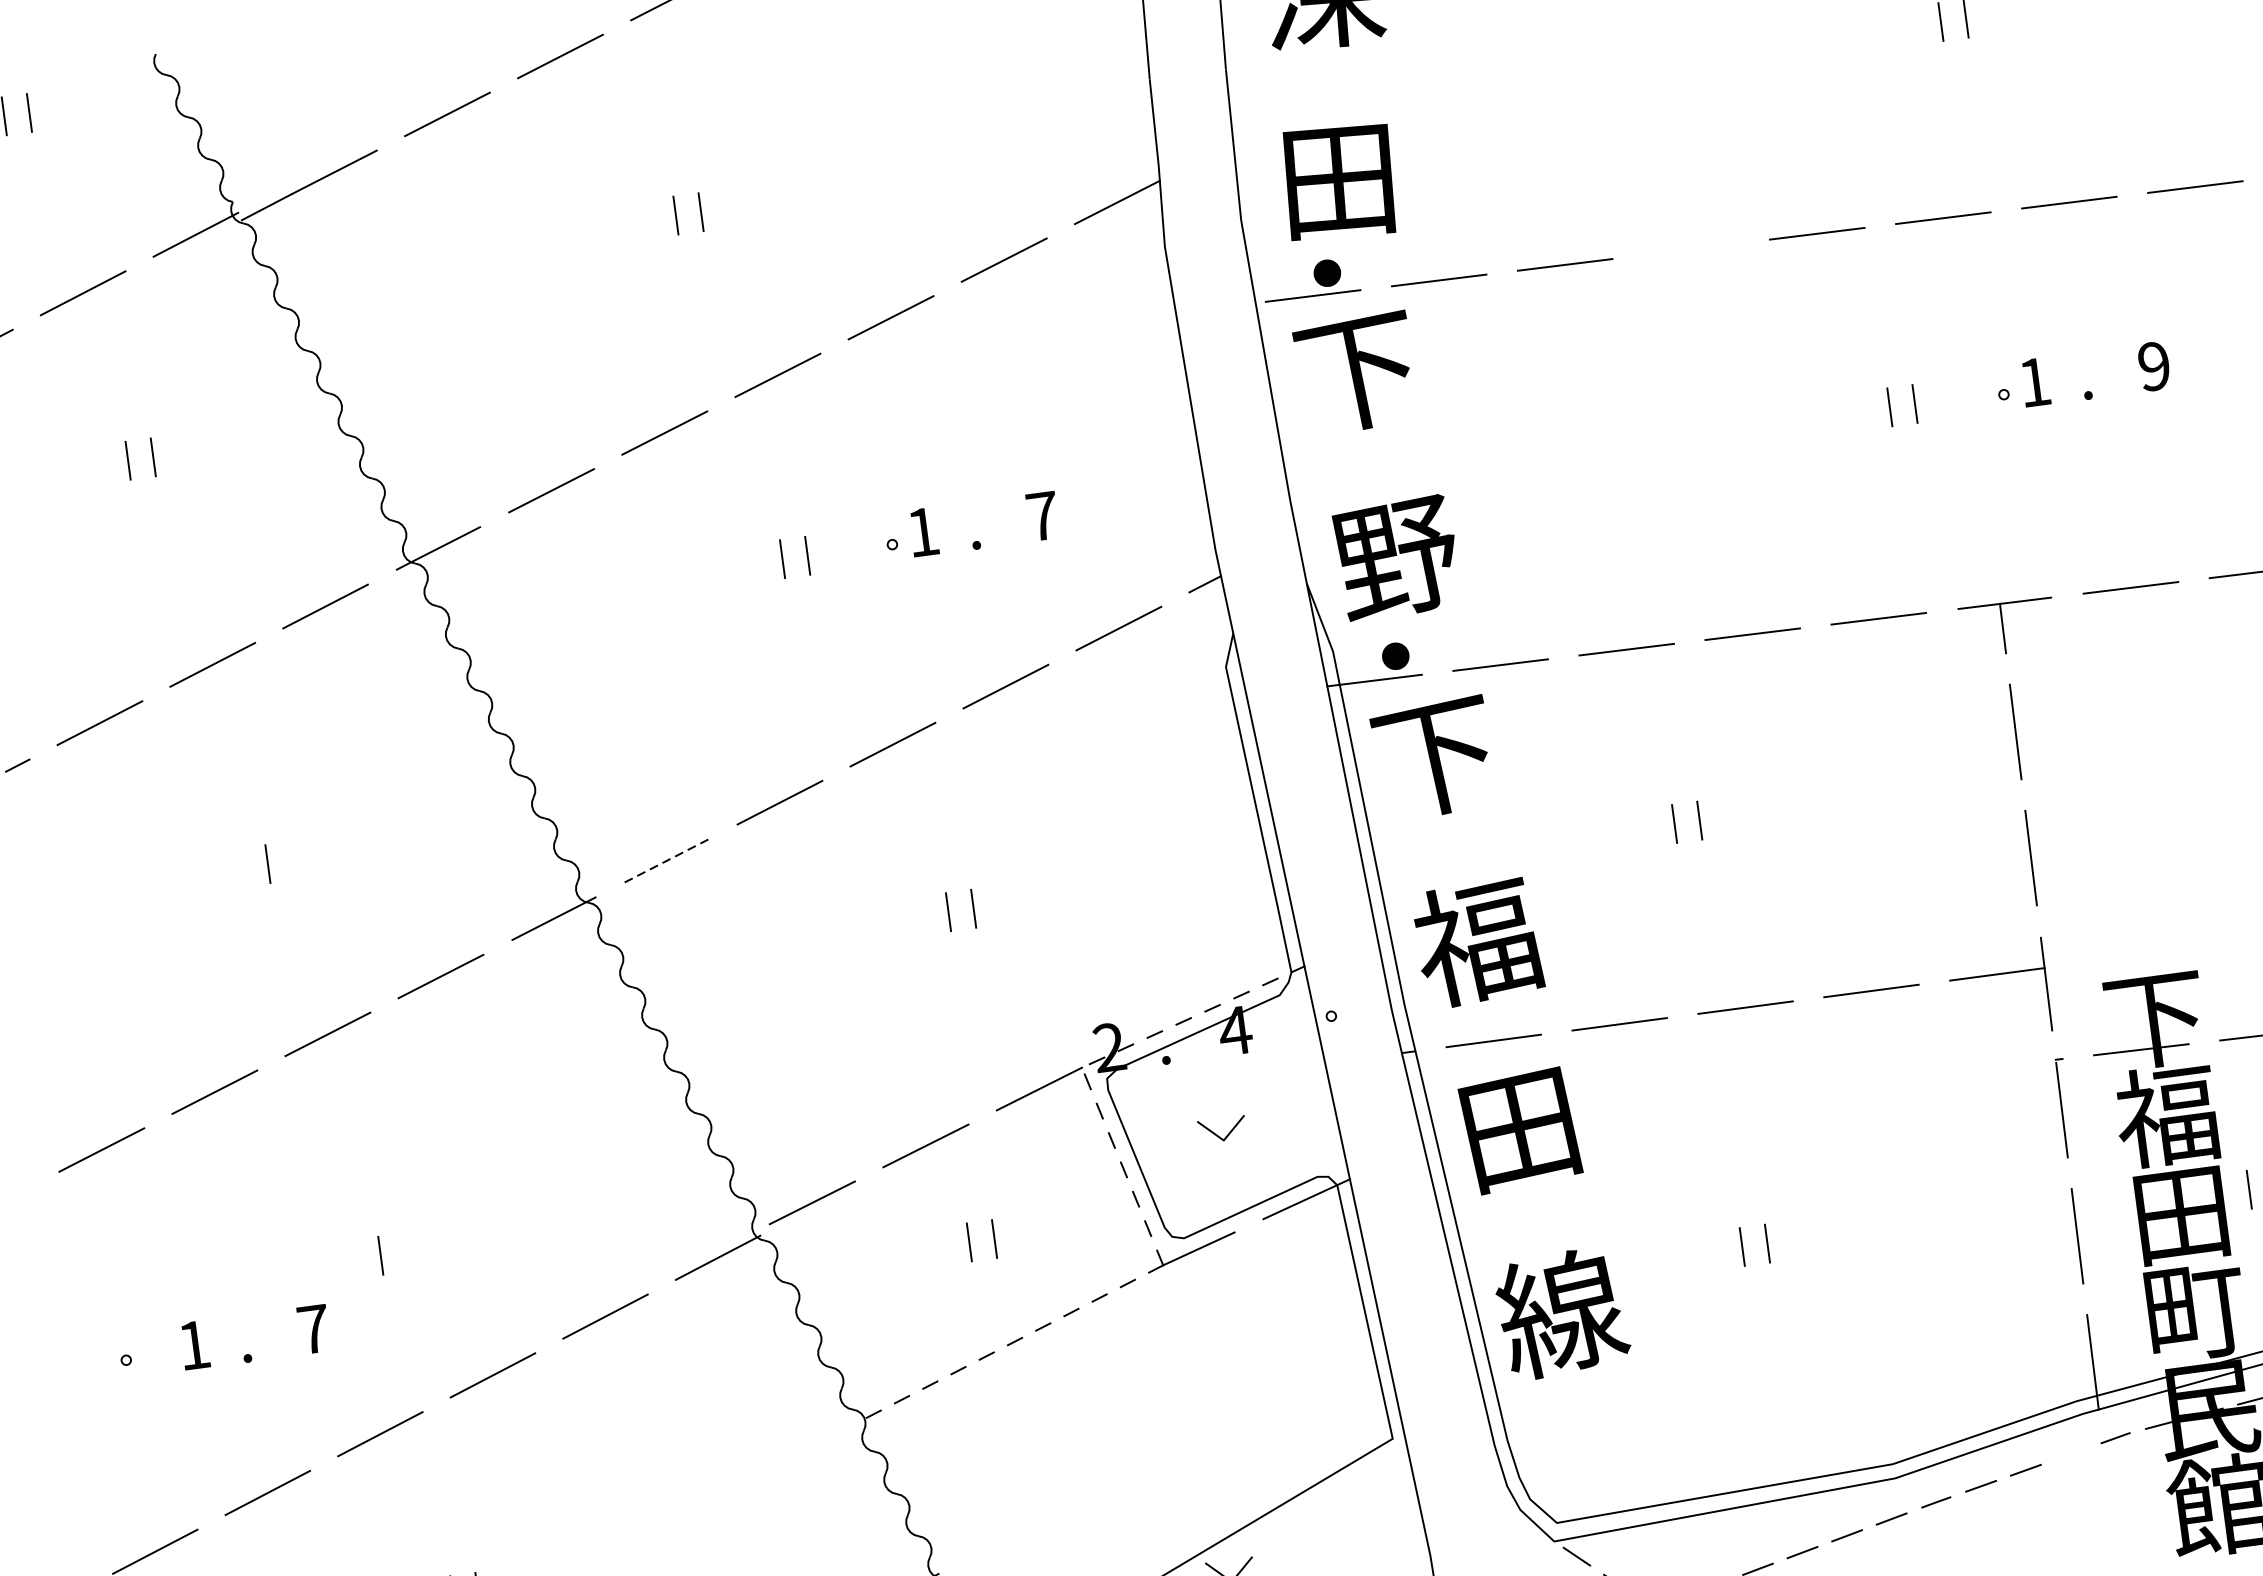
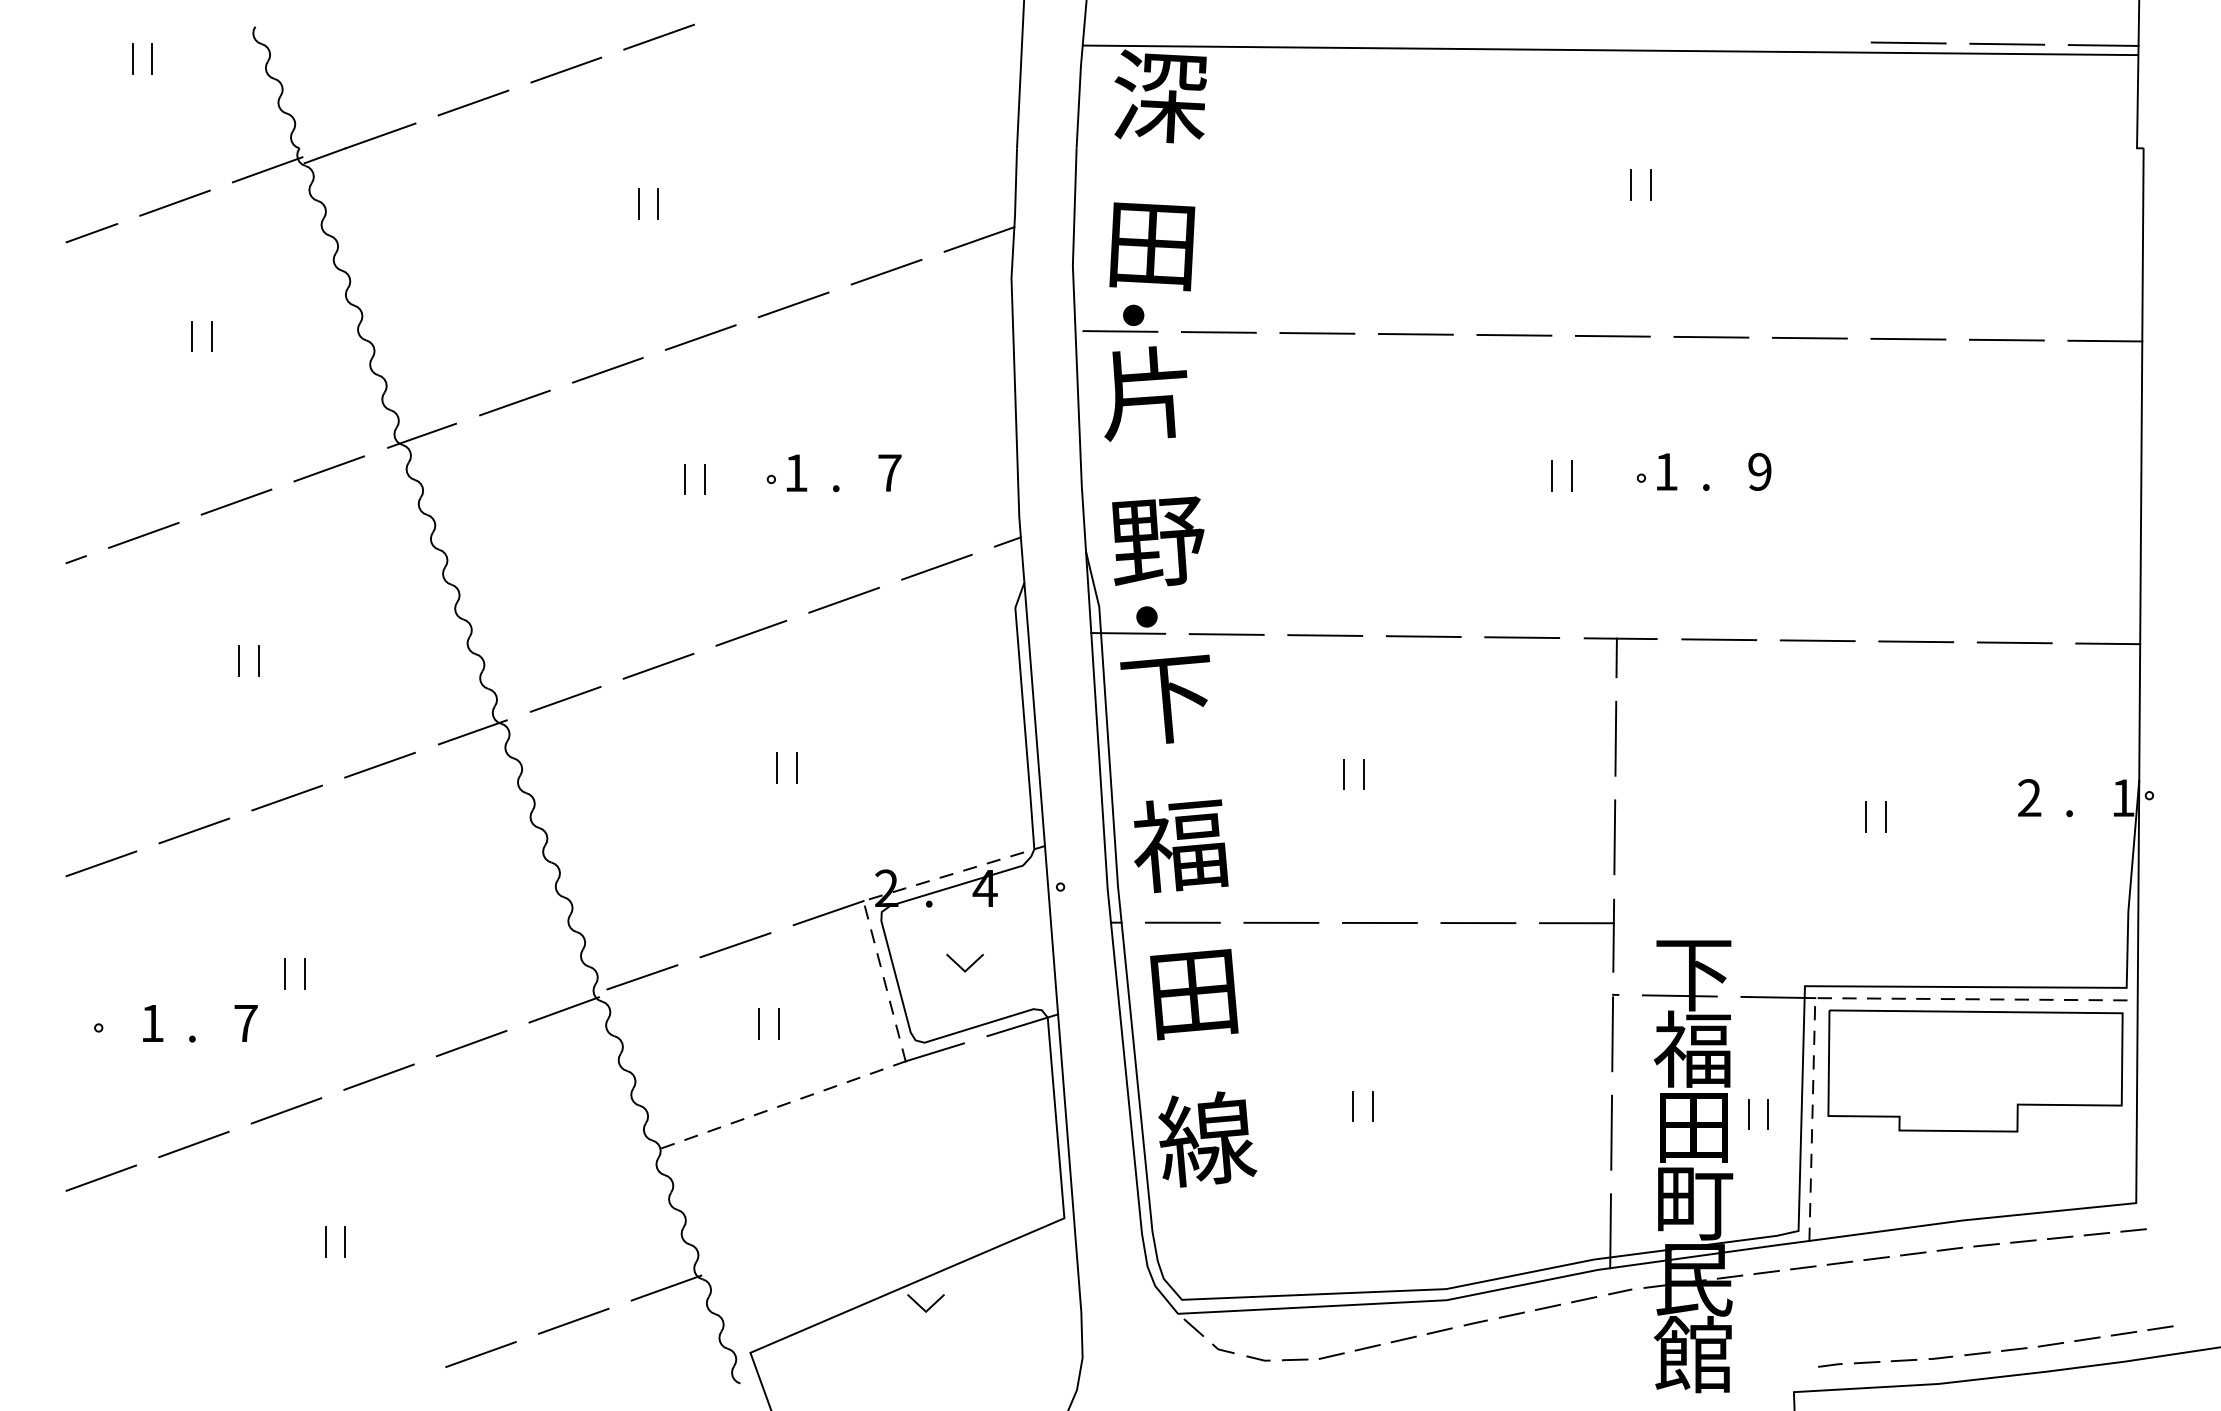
line: (1690, 249) -> (1415, 334), added
text: (1355, 372) -> (1145, 394), 下 -> 片
line: (666, 860) -> (565, 699), dashed -> solid
line: (242, 866) -> (238, 660), added
line: (355, 1258) -> (285, 973), added
line: (2071, 1453) -> (1584, 1299), added

